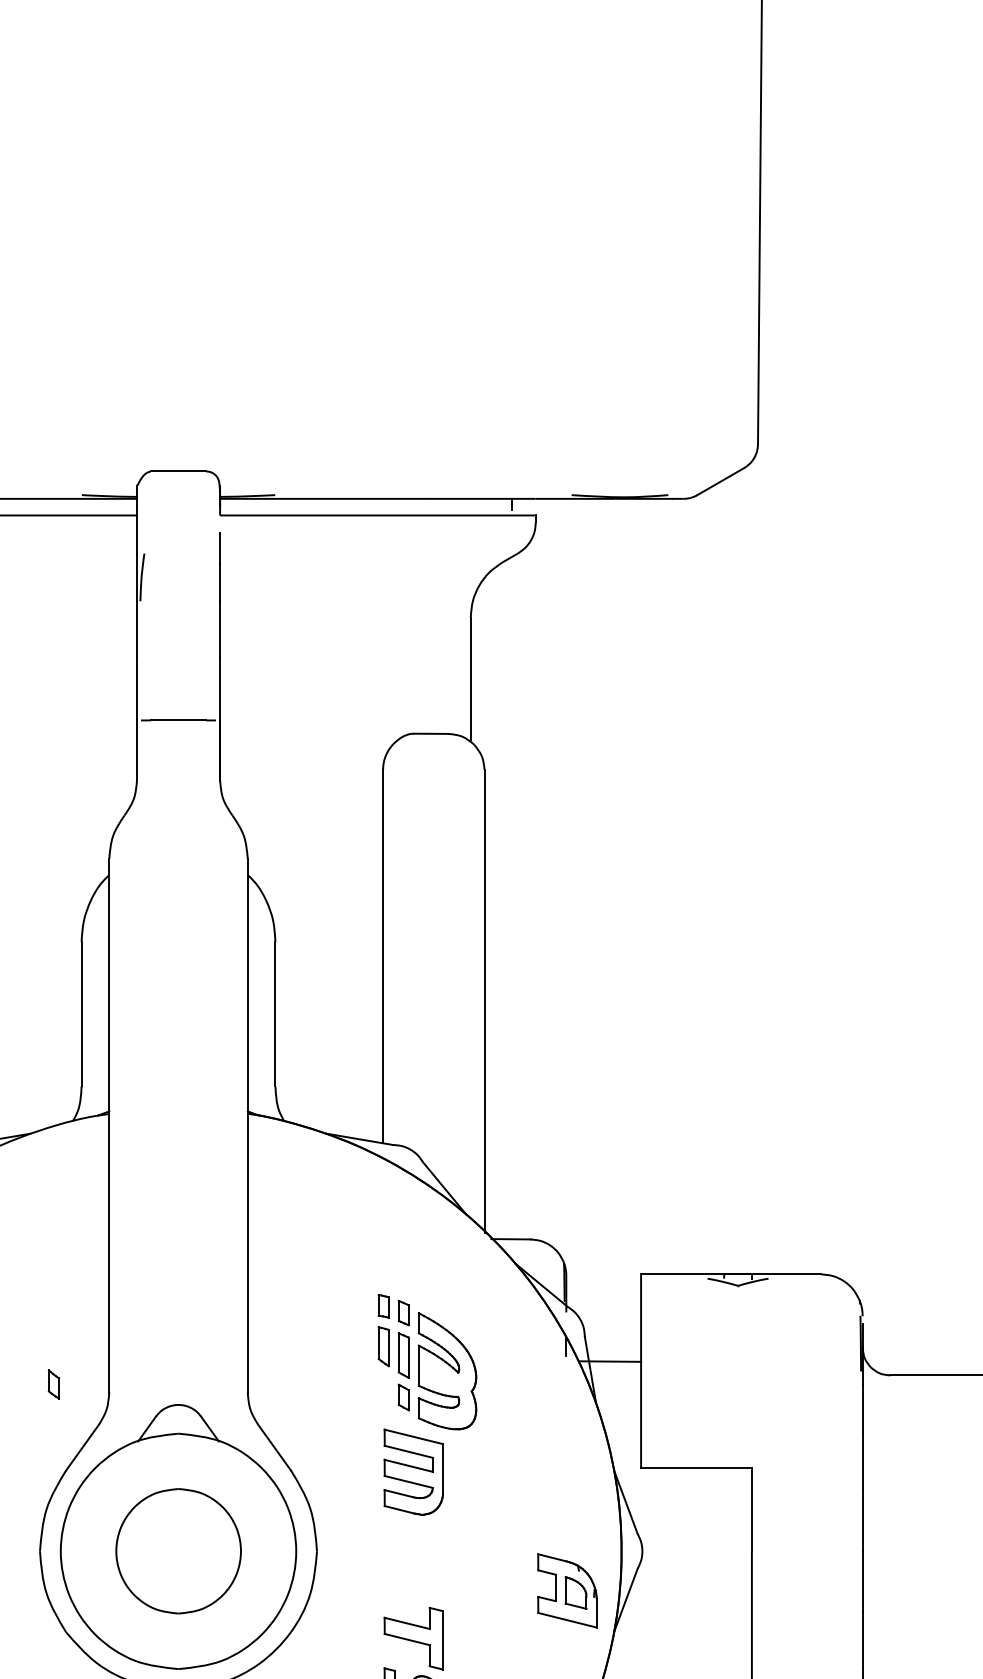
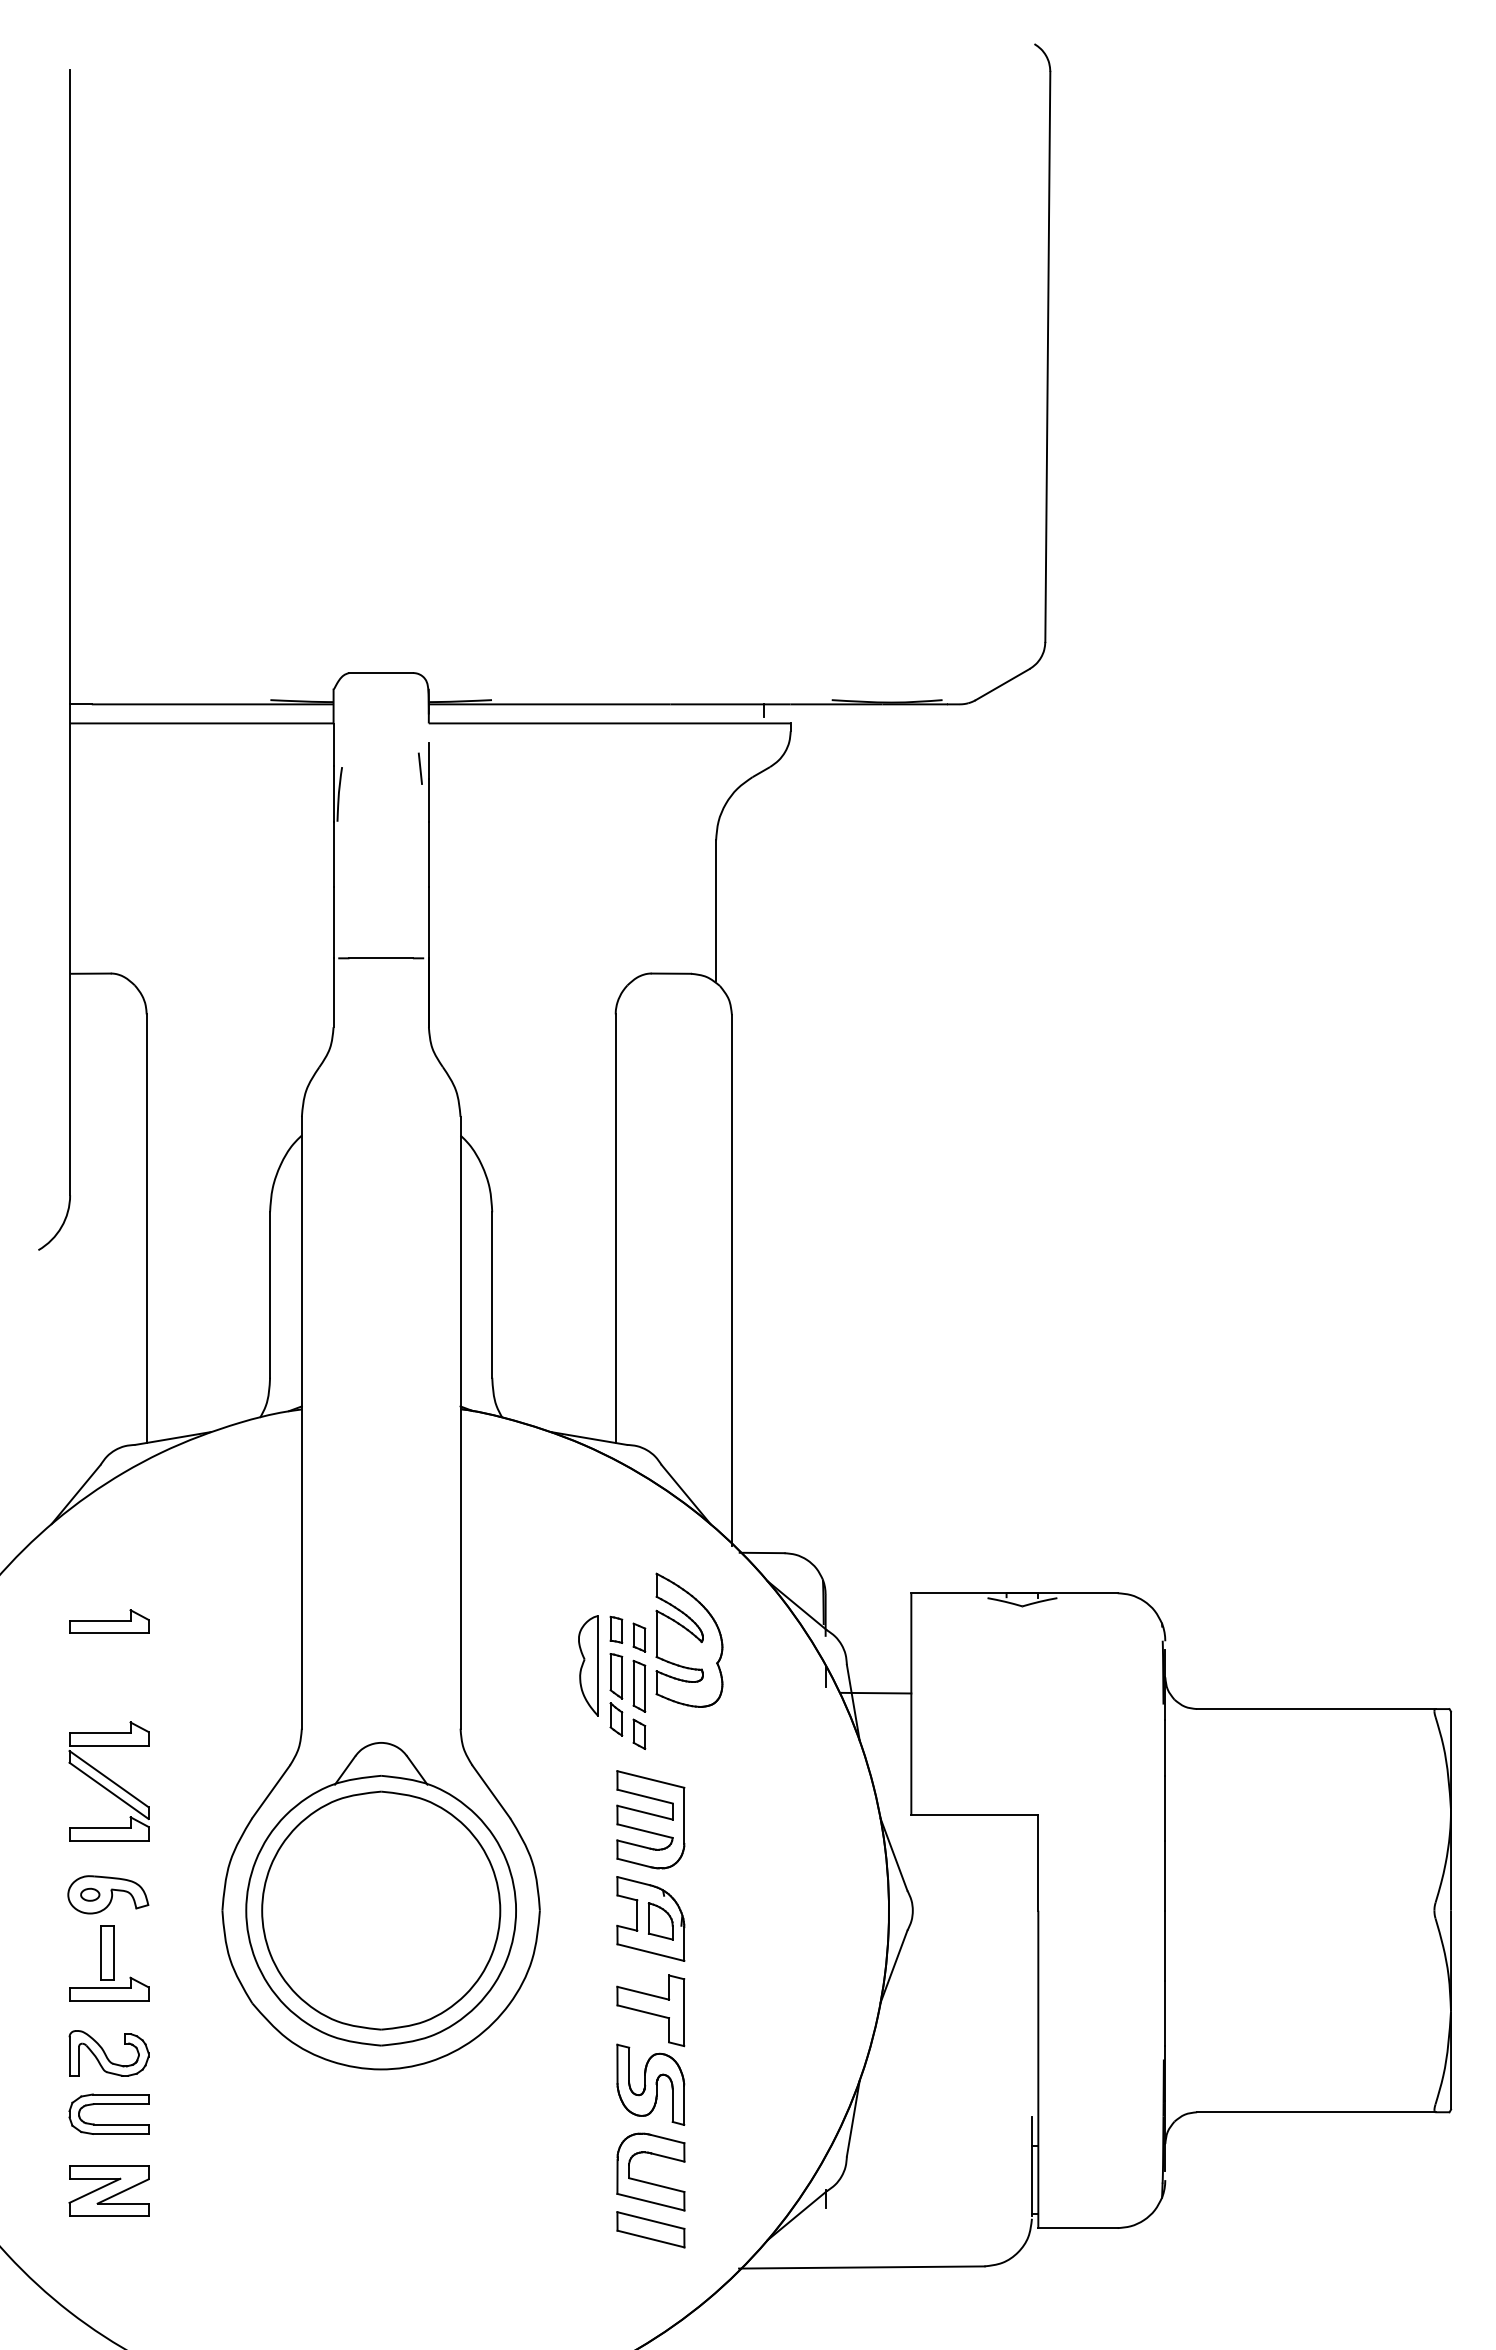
line: (212, 554) -> (420, 768), added
part: (359, 1337) -> (588, 1665), added
part: (447, 1370) -> (689, 1639), moved
part: (54, 1384) -> (616, 1719), moved
part: (178, 1551) -> (381, 1910), size x1.67
part: (567, 1590) -> (650, 1918), moved

